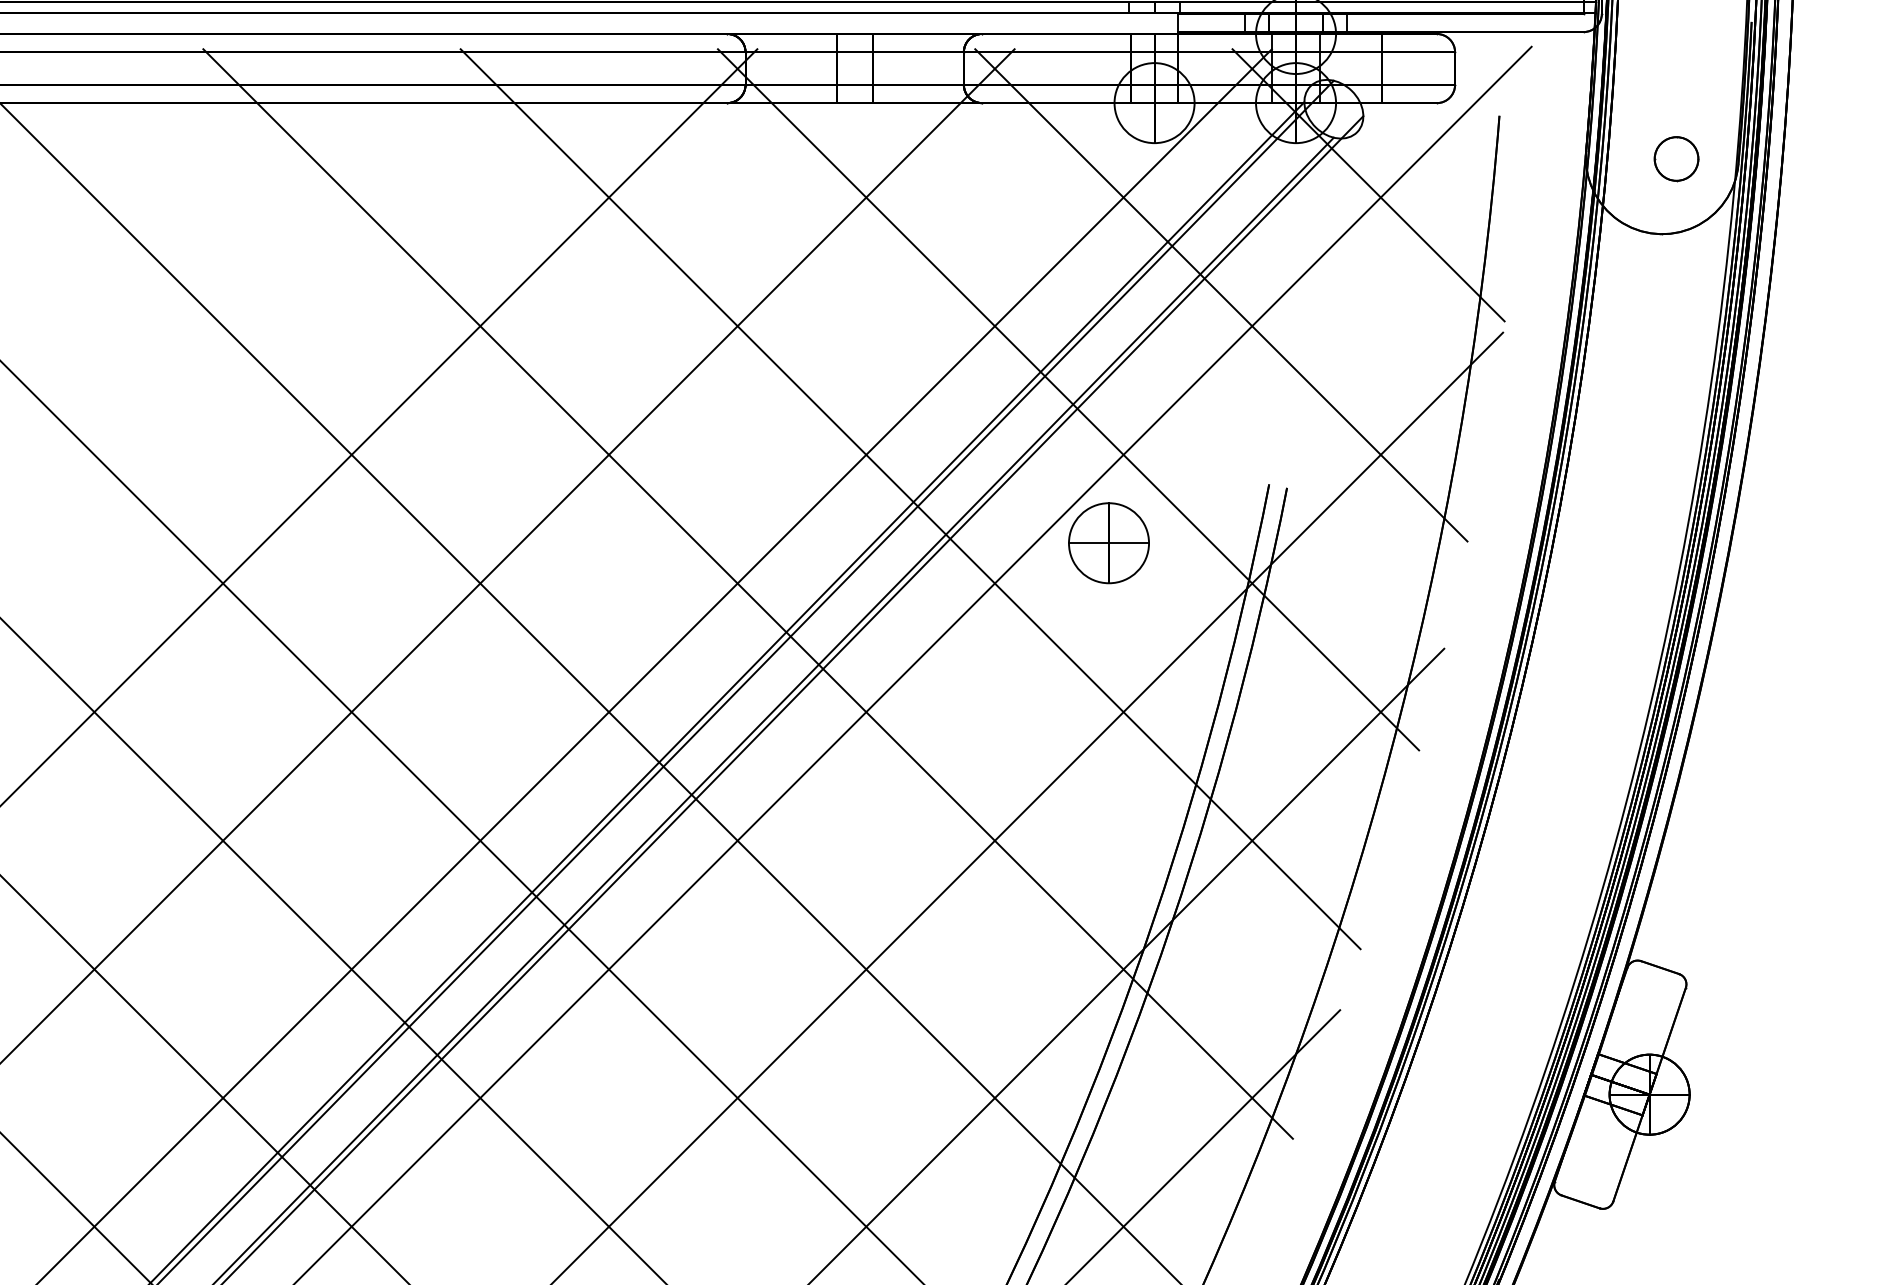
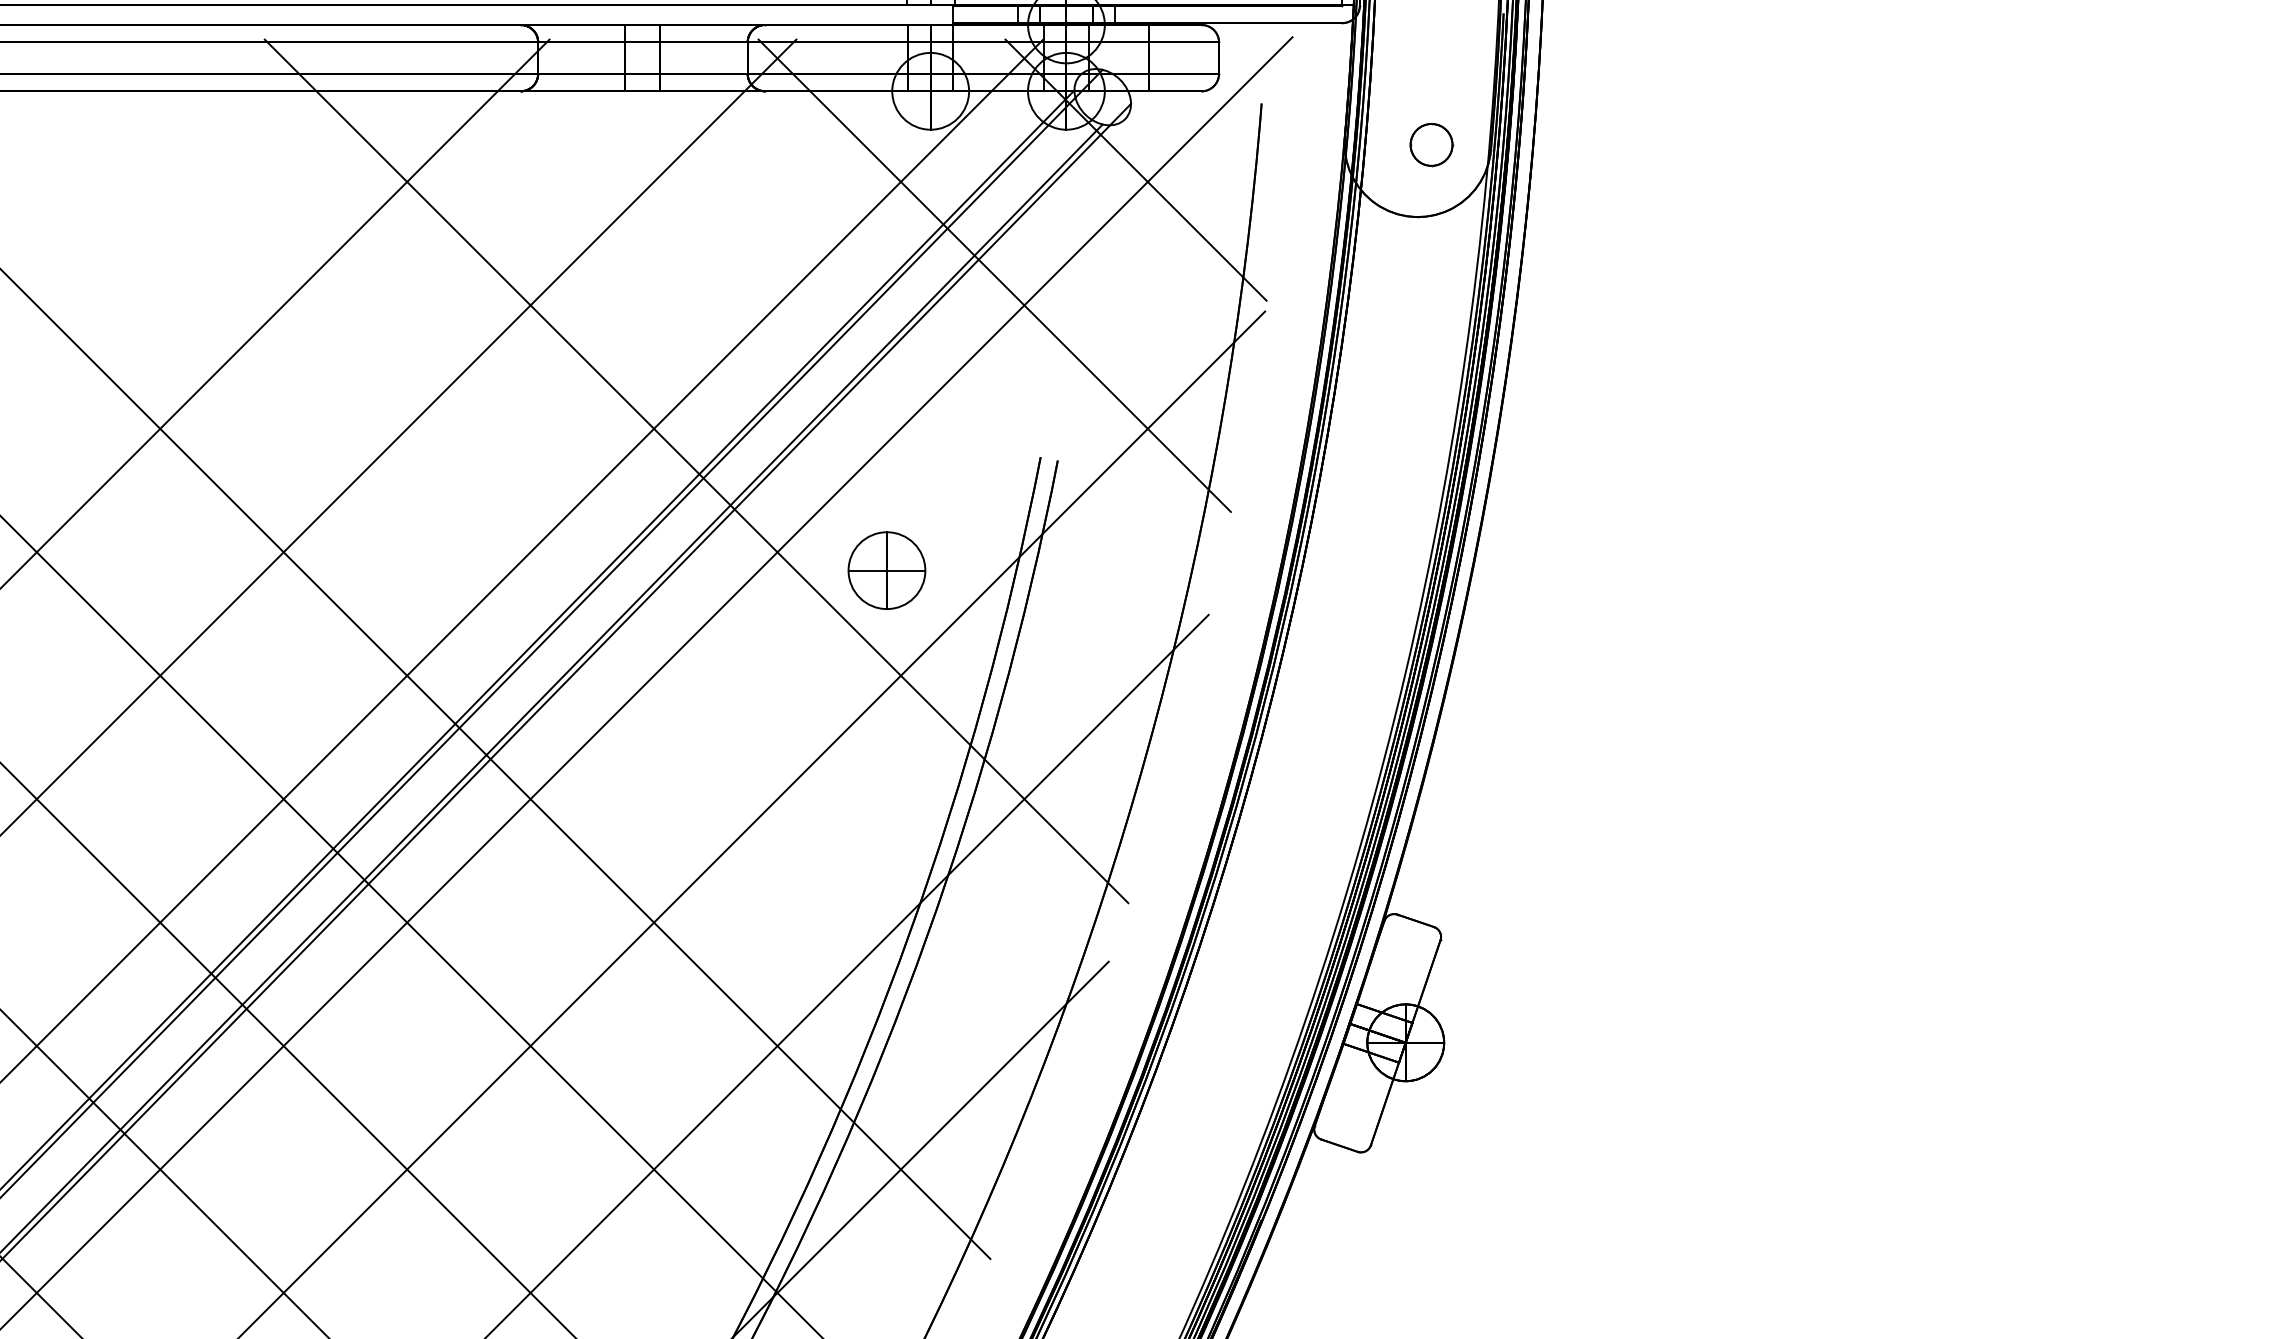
line: (1067, 399) -> (847, 375), removed
part: (1108, 543) -> (886, 570), moved
line: (747, 594) -> (540, 562), removed

